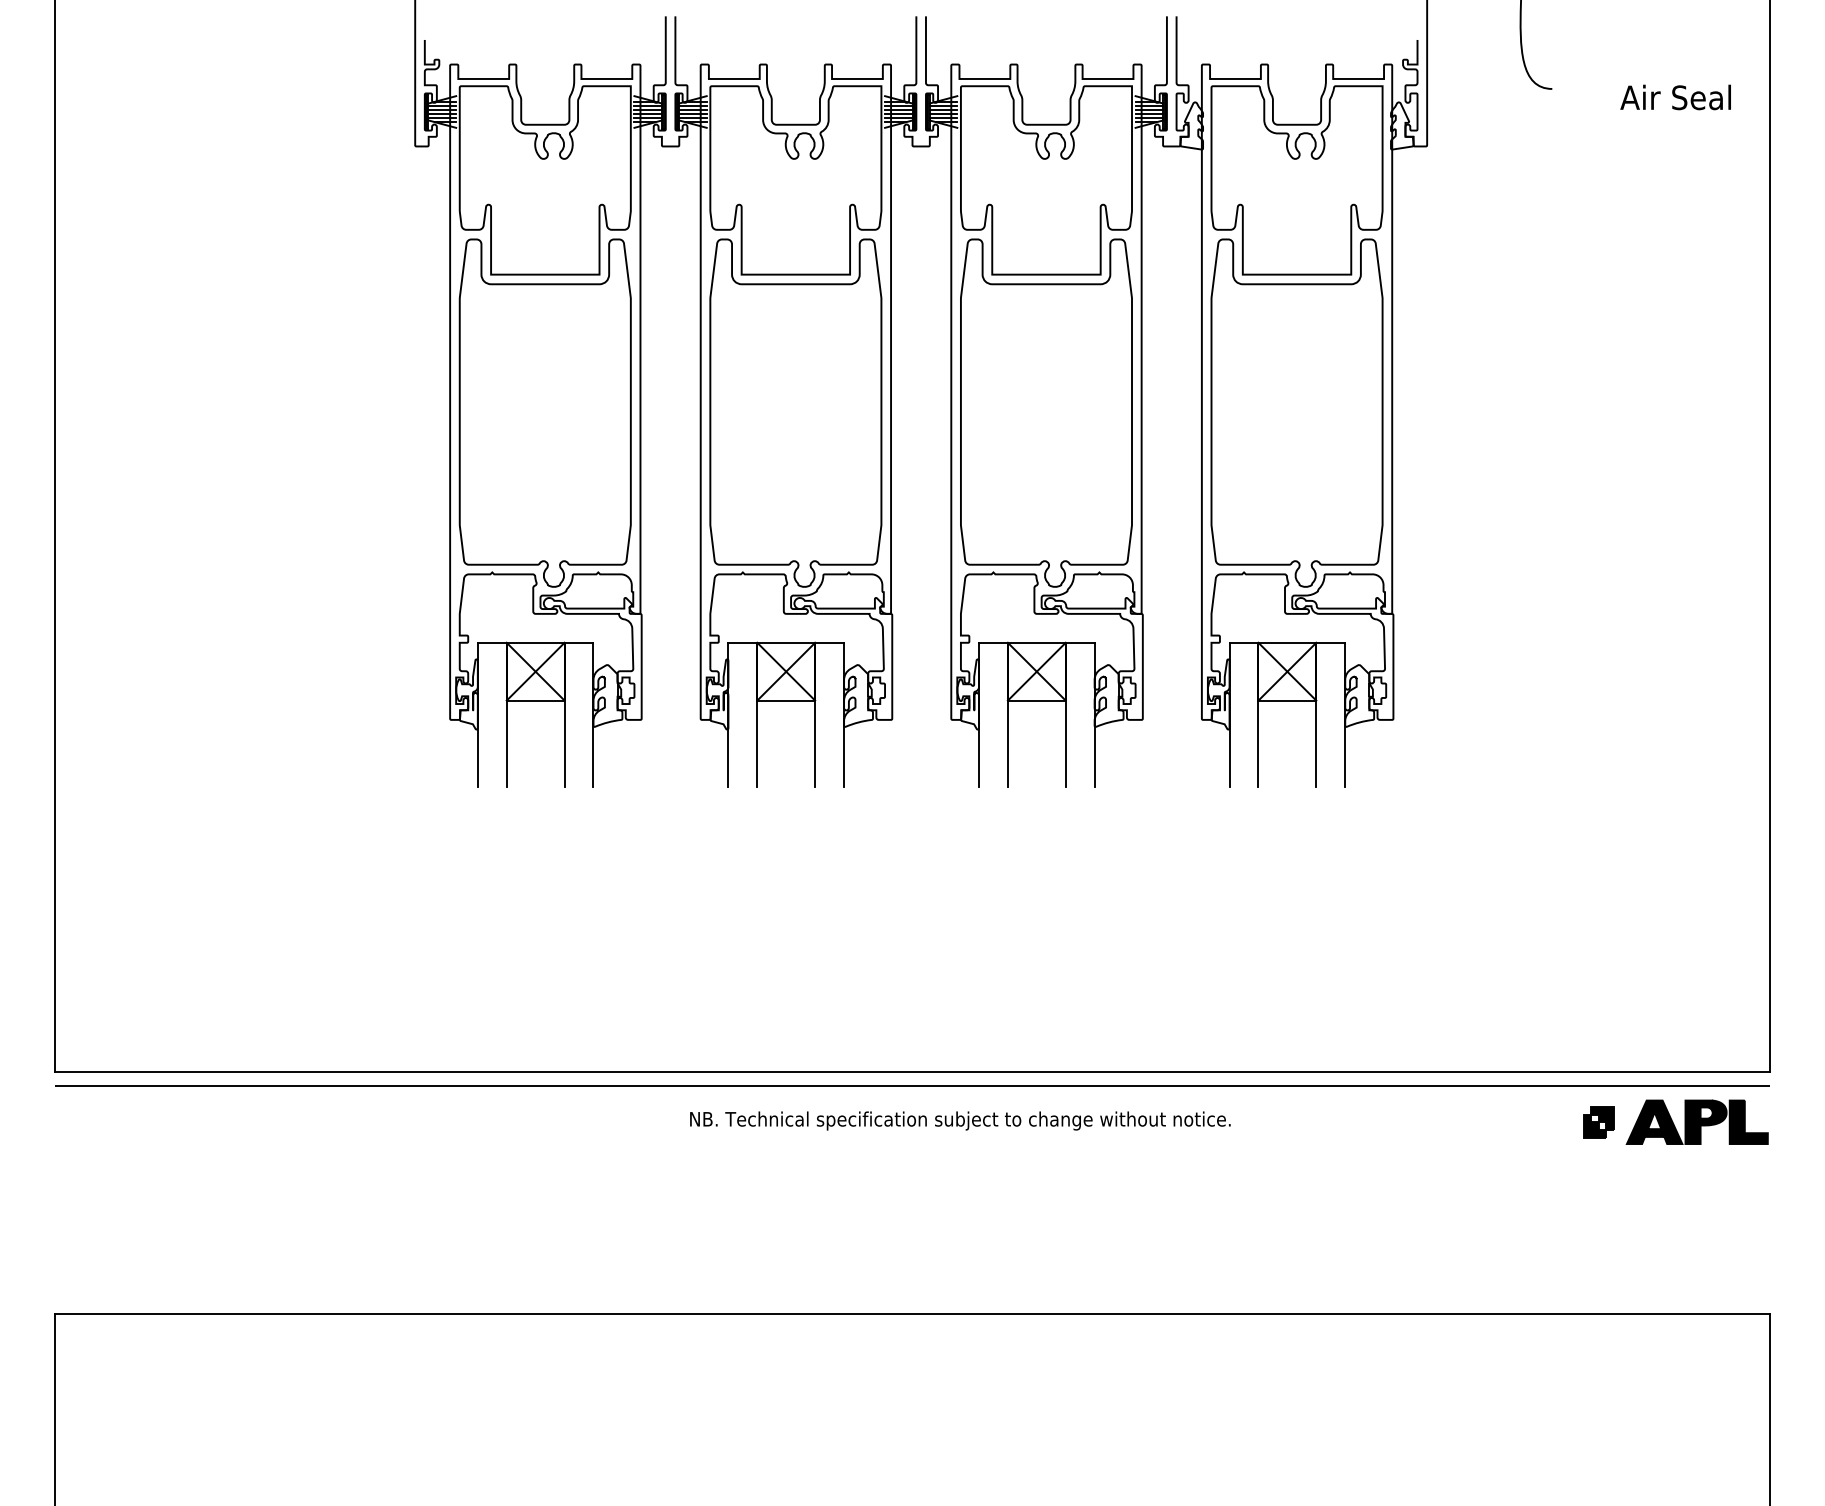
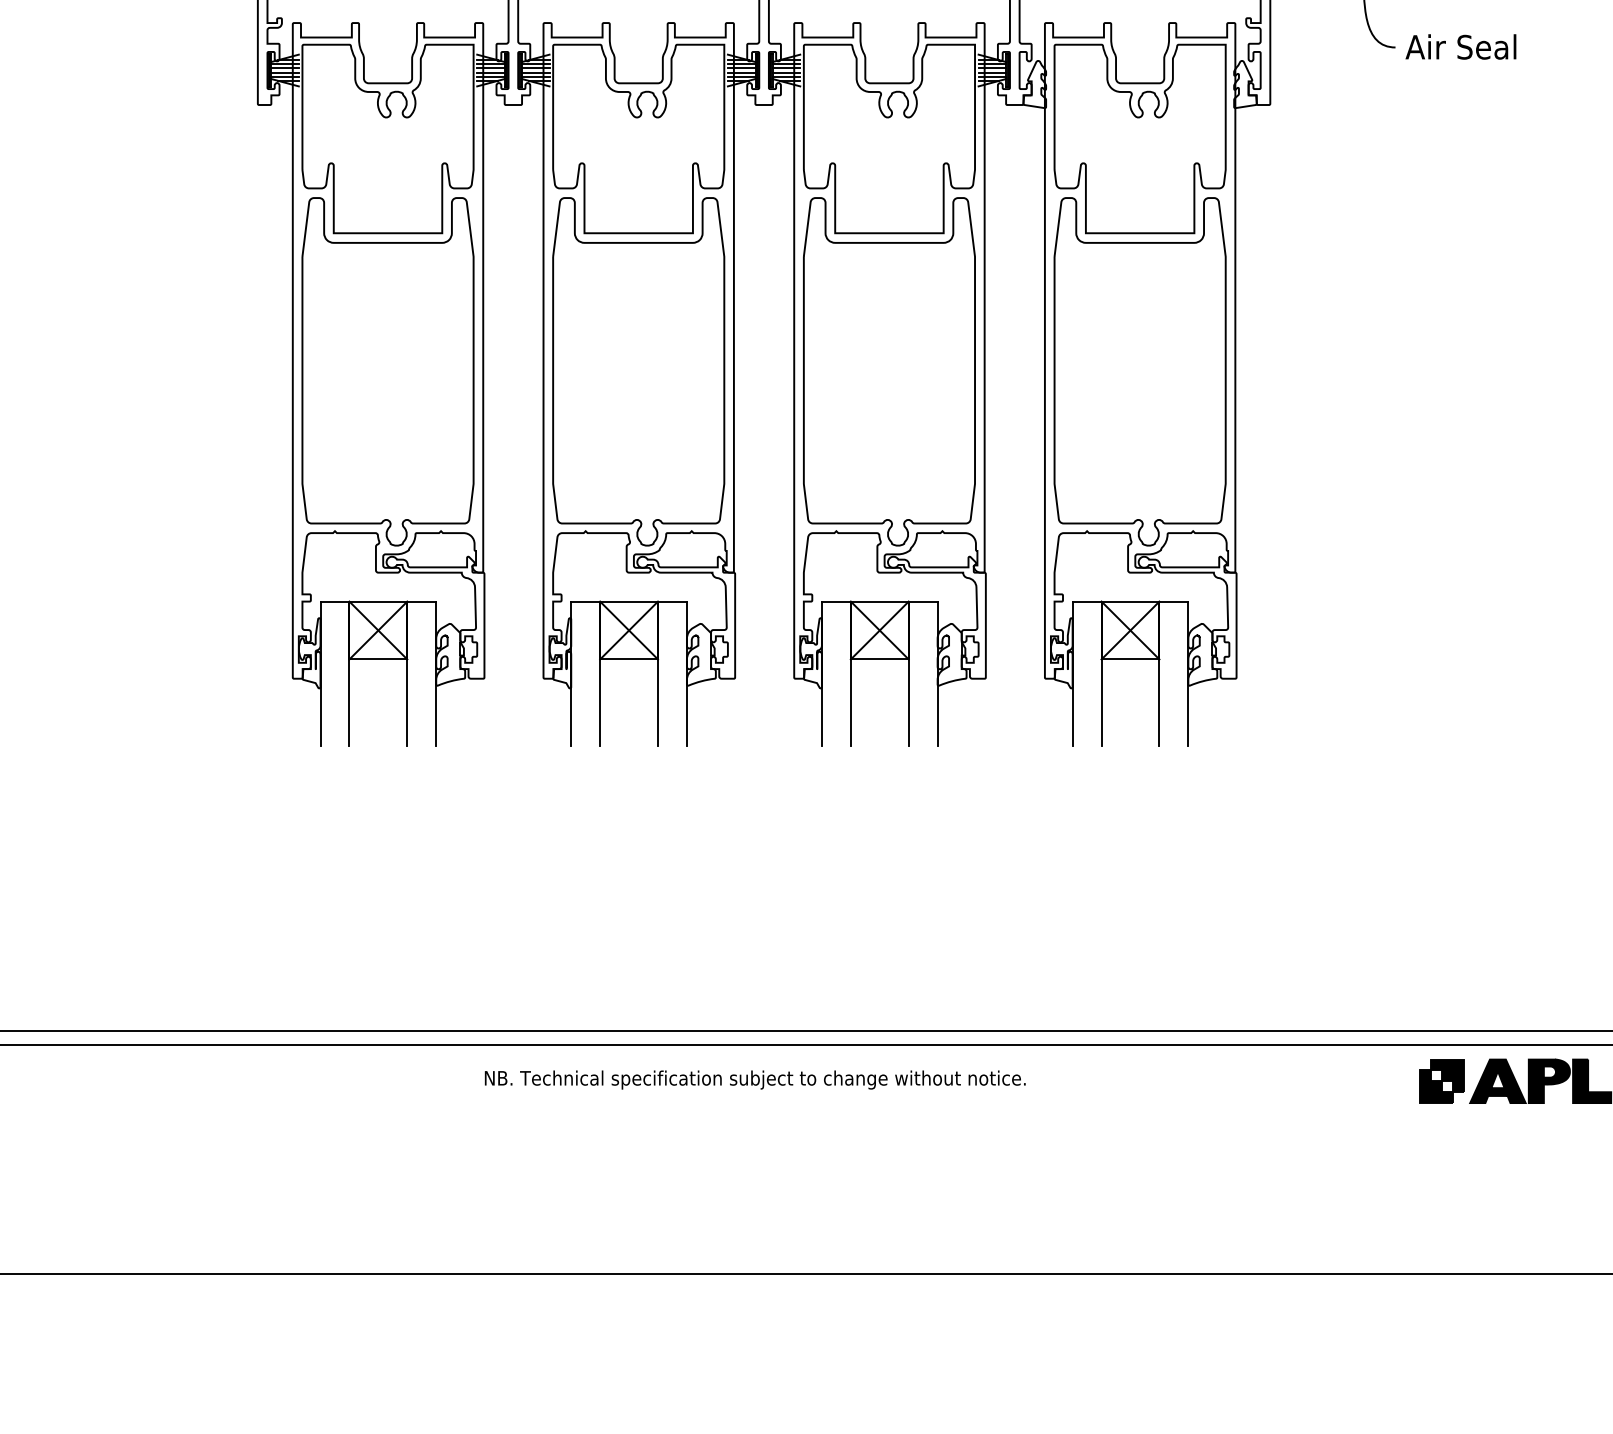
text: (1675, 97) -> (1460, 47), moved
text: (960, 1120) -> (755, 1079), moved
part: (1598, 1122) -> (1441, 1081), size x1.43

